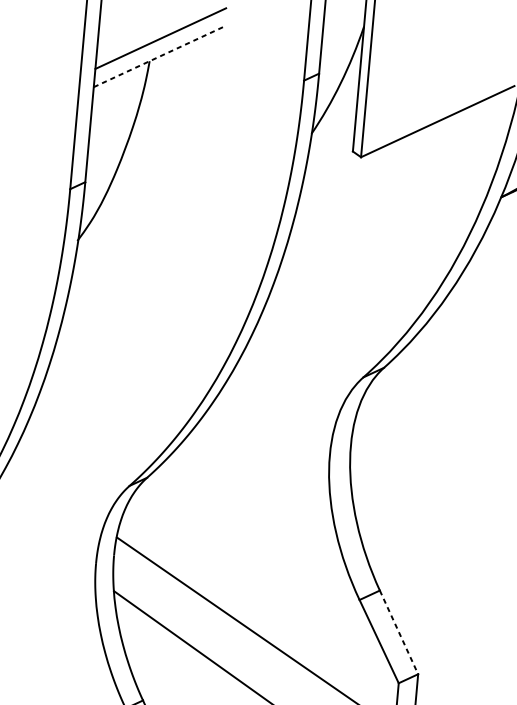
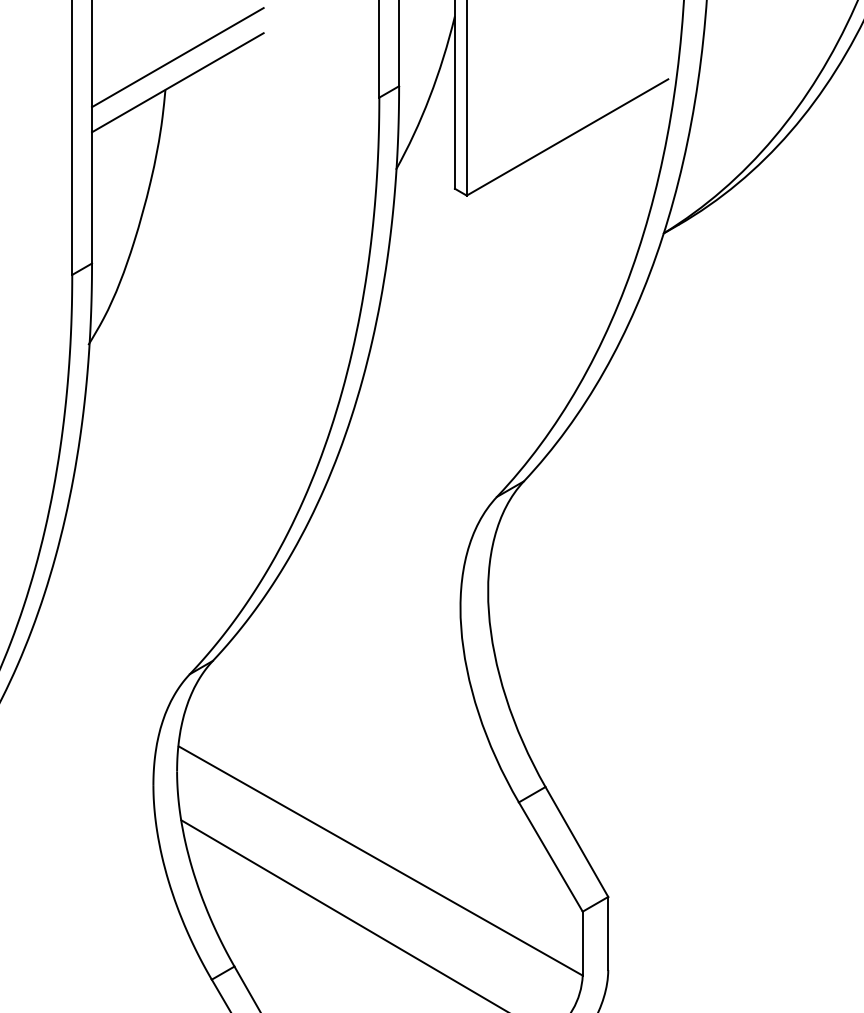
line: (159, 56) -> (178, 82), dashed -> solid
line: (399, 632) -> (577, 842), dashed -> solid

